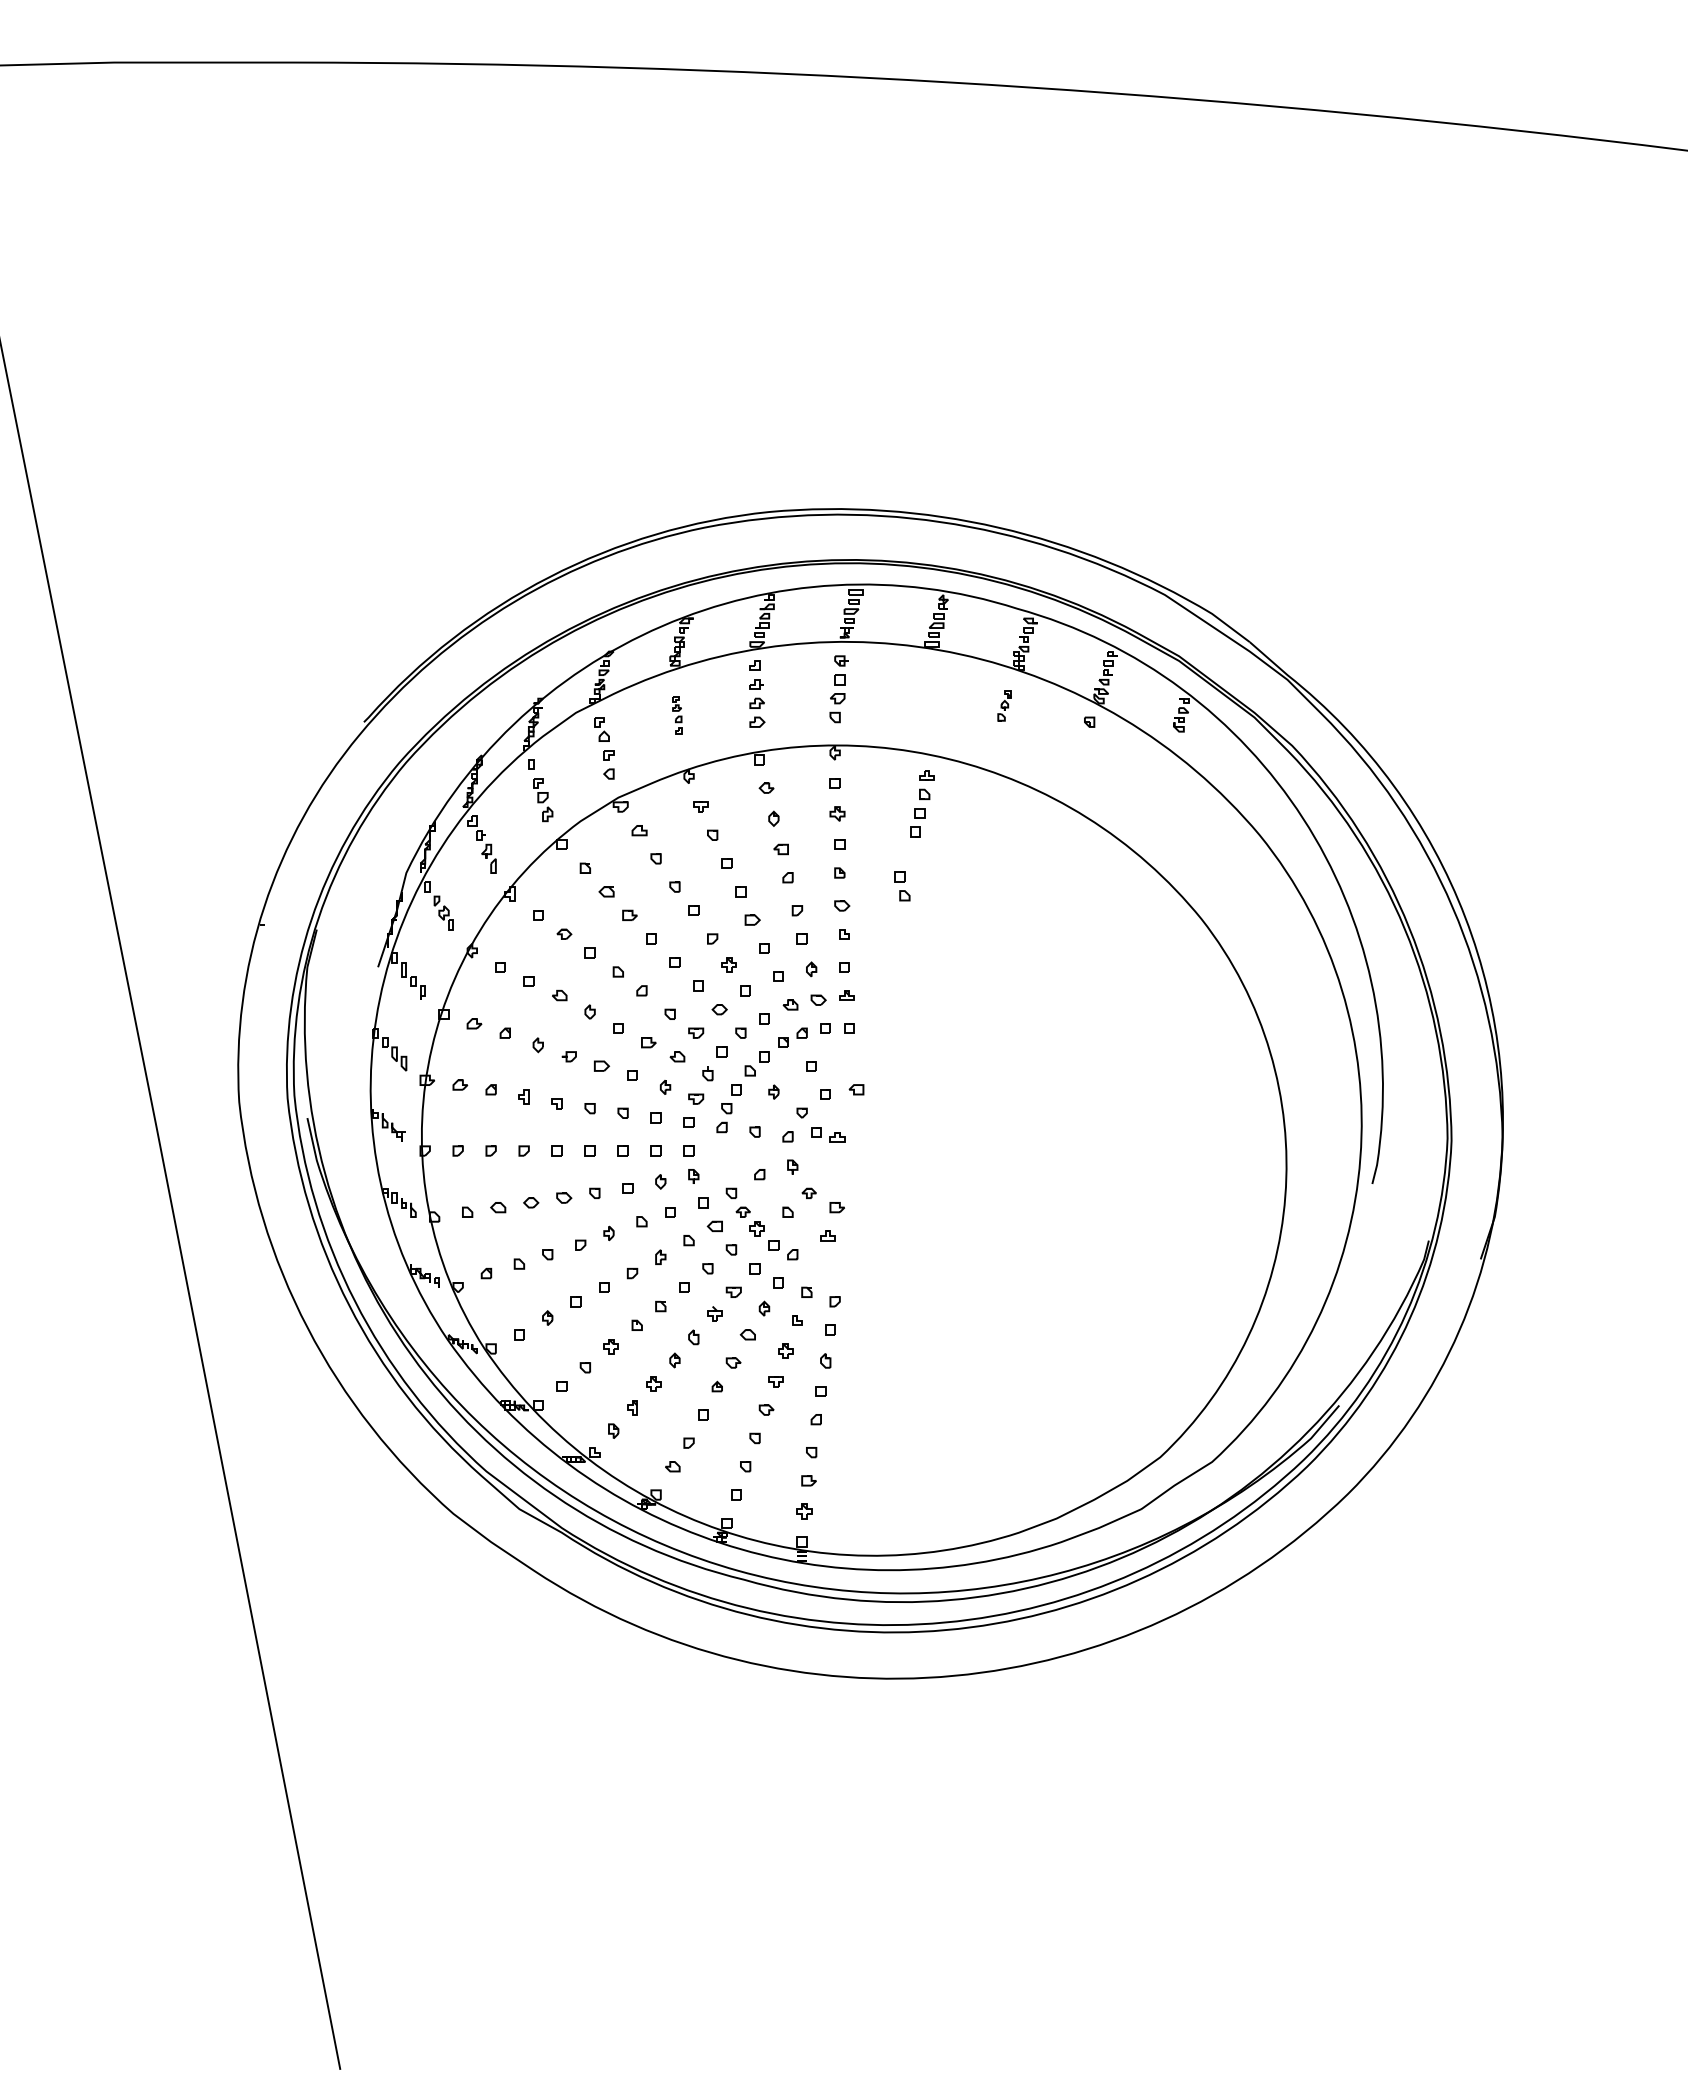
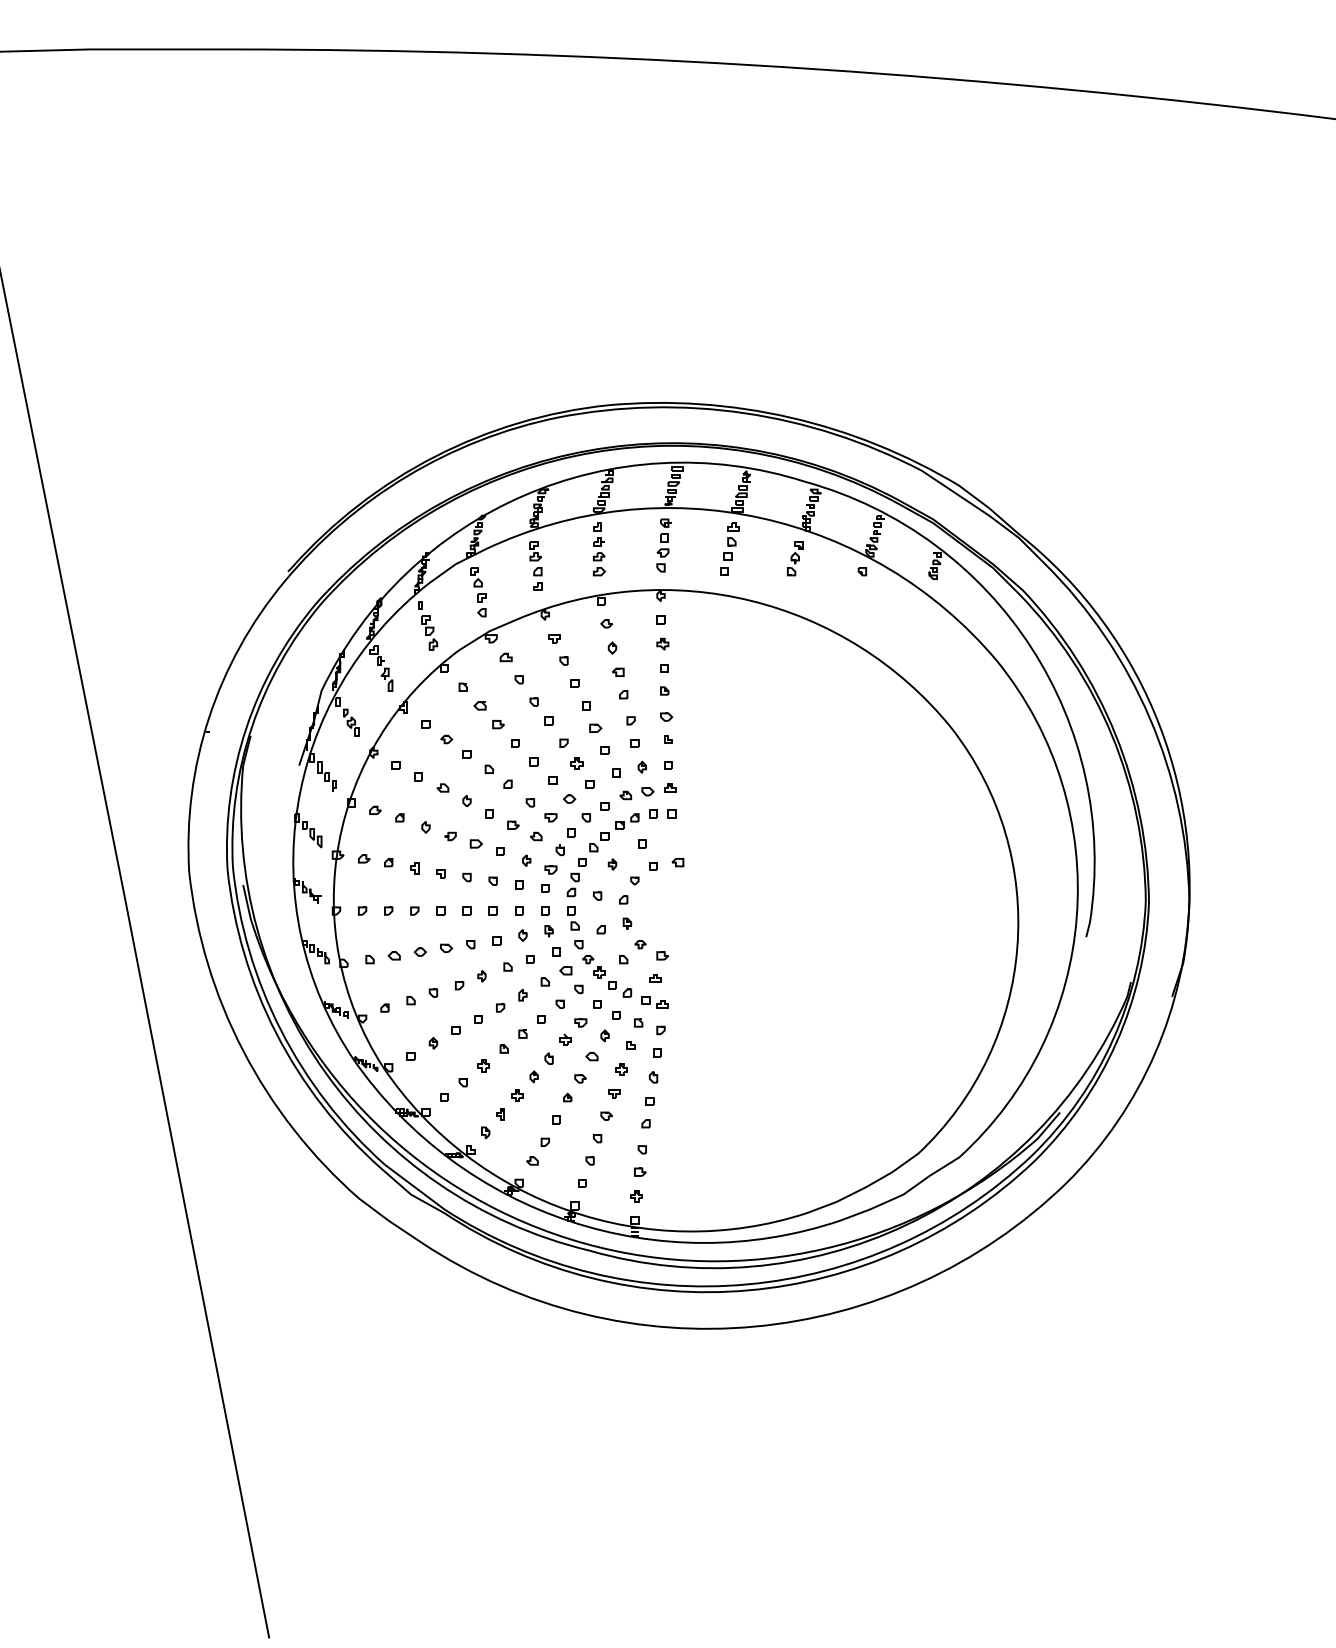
part: (1005, 705) -> (795, 558), size x1.43
part: (676, 714) -> (535, 565), size x1.67
part: (921, 802) -> (729, 548), moved
part: (902, 886) -> (573, 918), moved
part: (826, 1135) -> (654, 1002), moved

